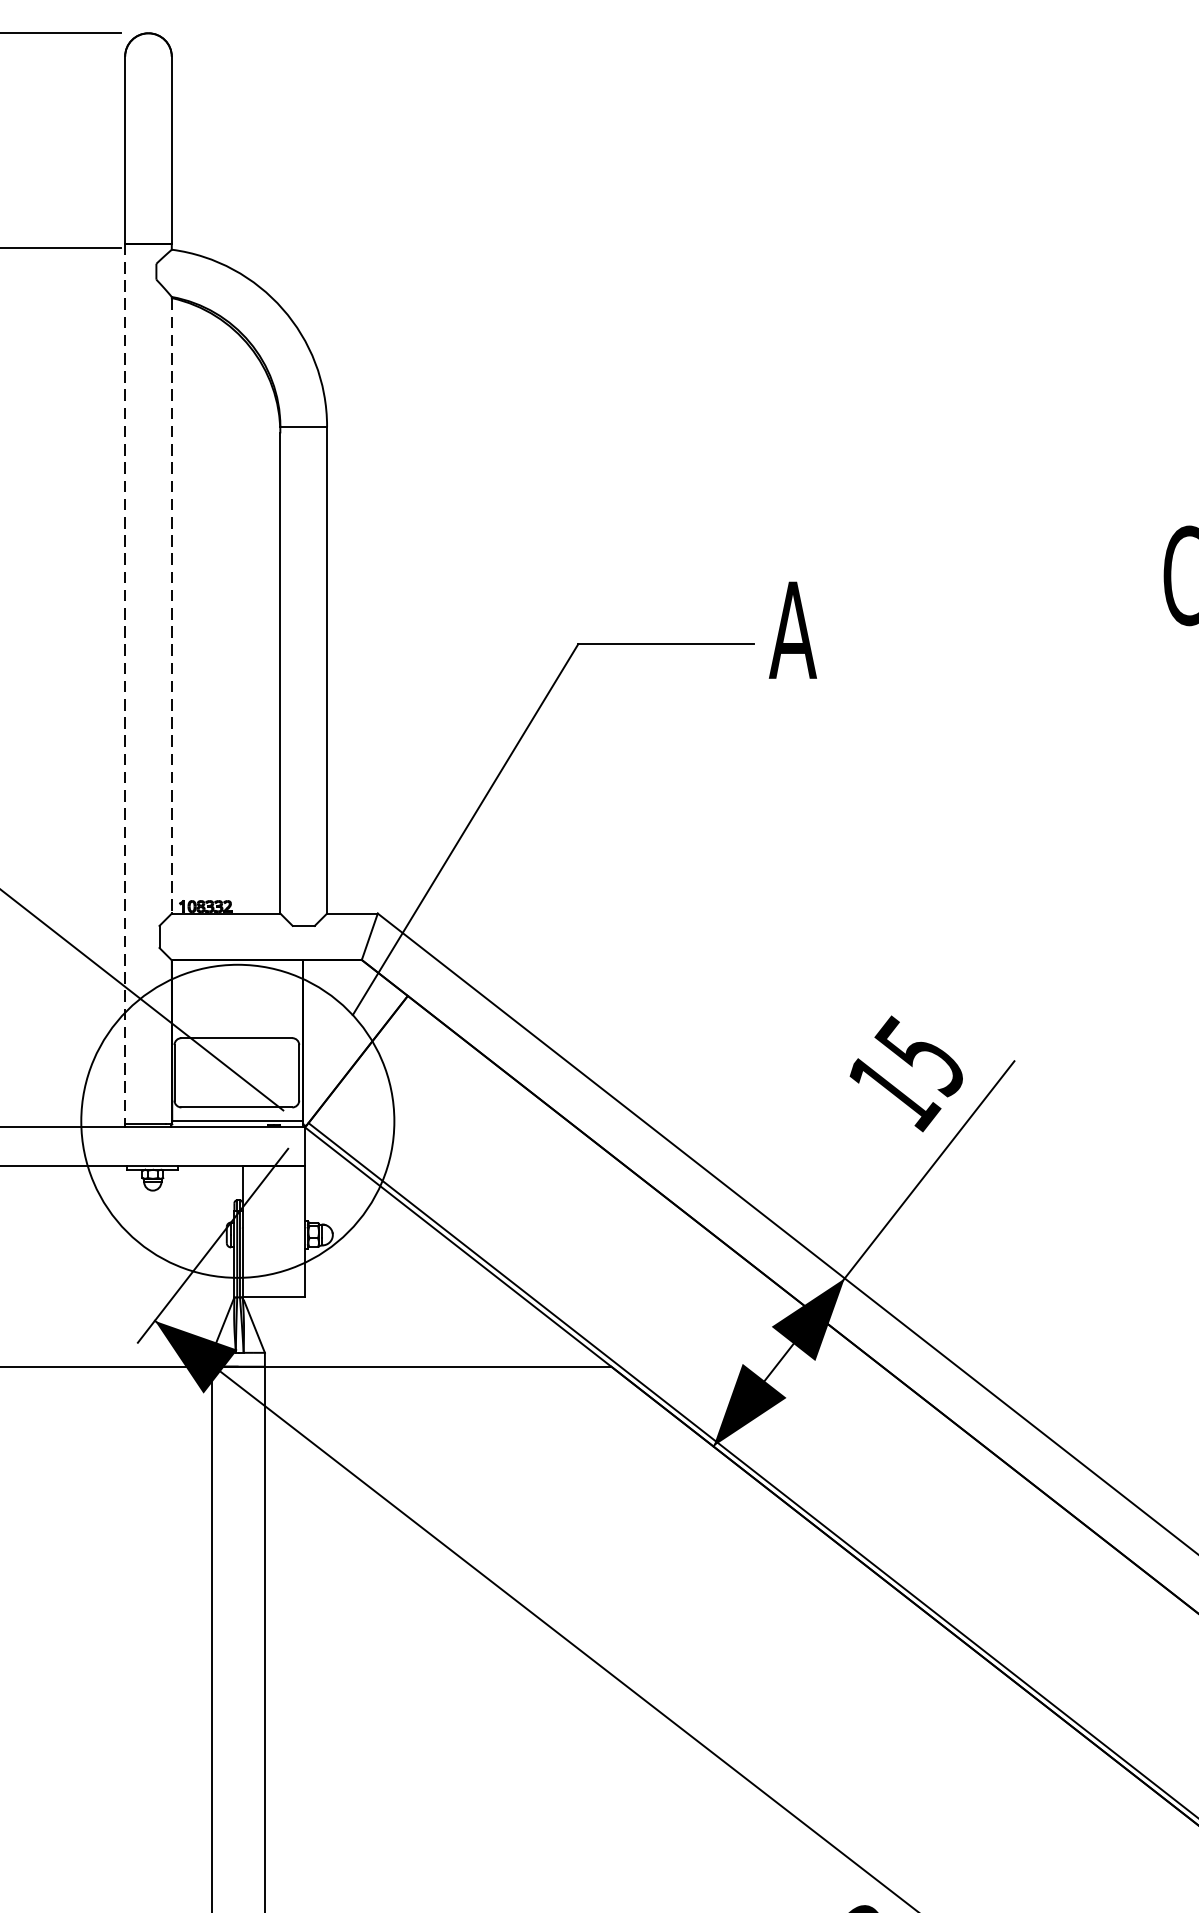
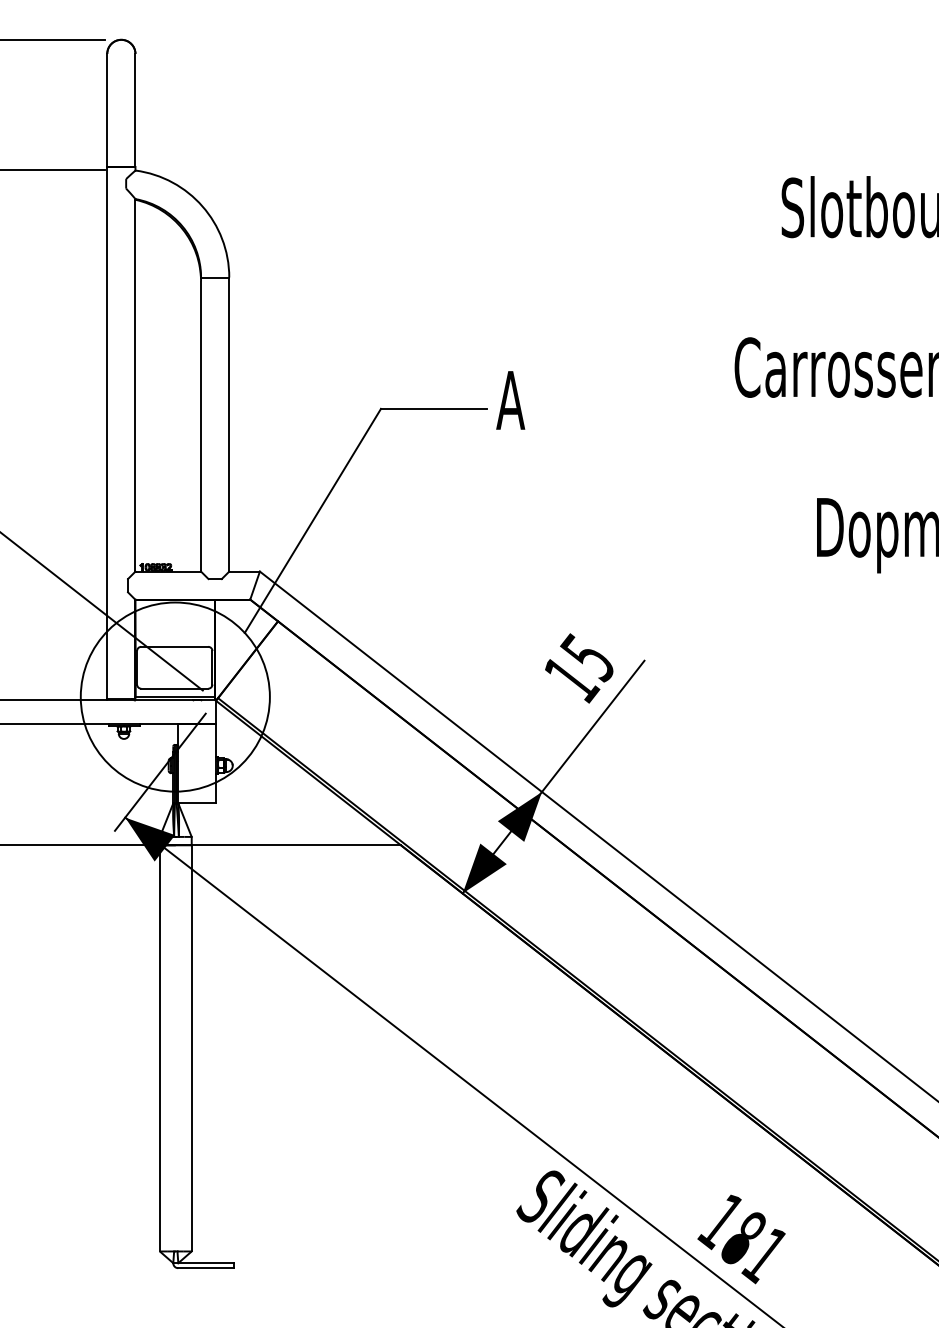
line: (171, 605) -> (135, 385), dashed -> solid
line: (125, 683) -> (107, 432), dashed -> solid

